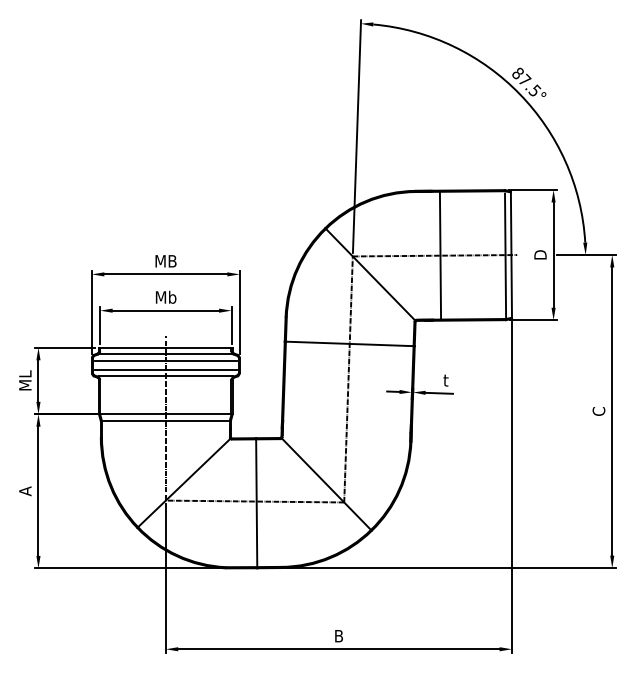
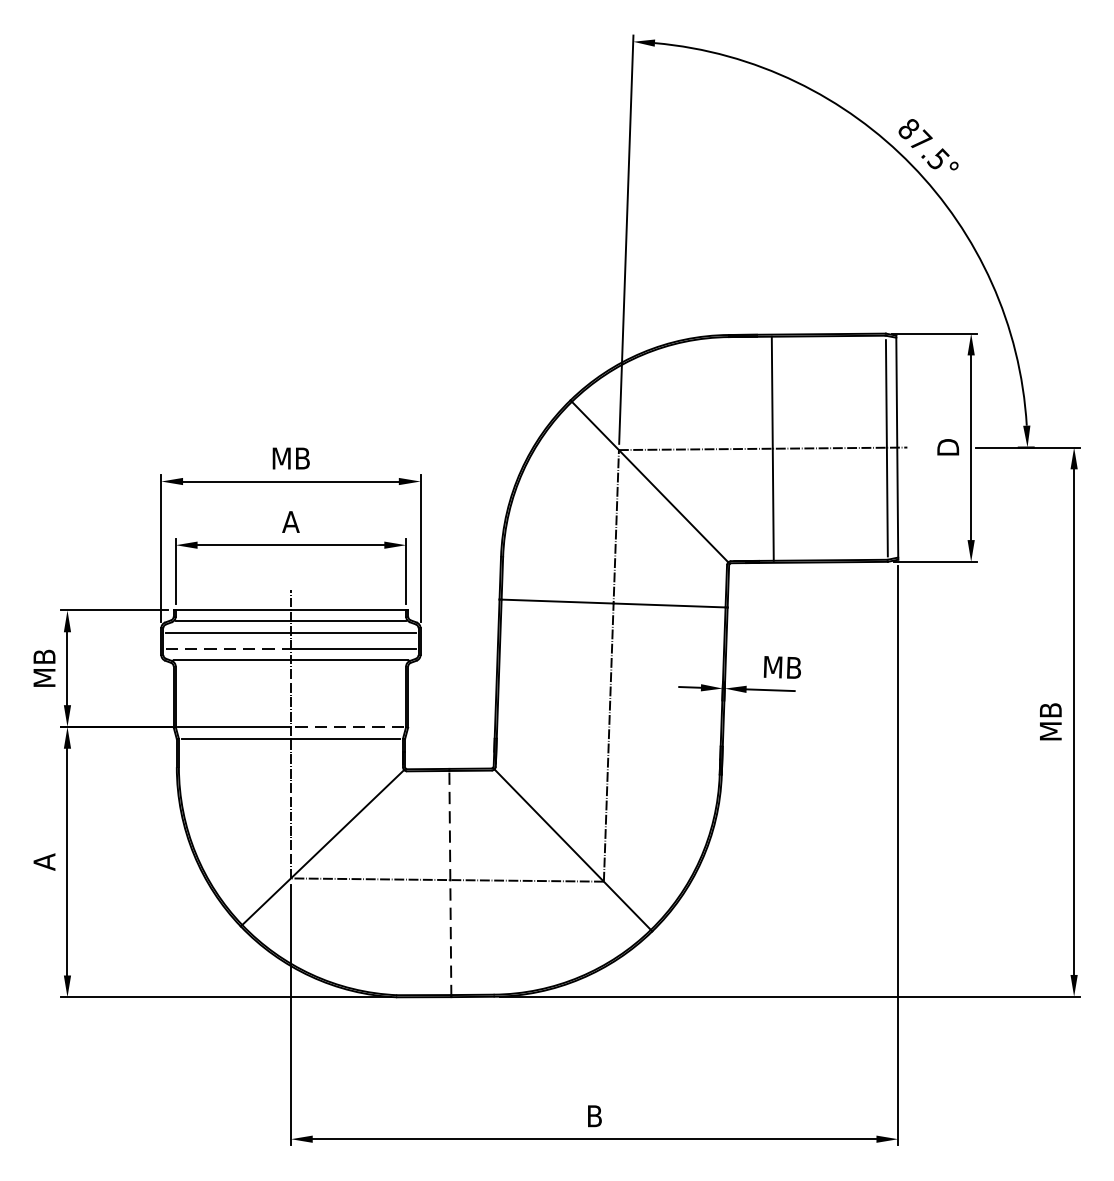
text: (165, 296) -> (290, 520), Mb -> A
line: (130, 369) -> (228, 648), solid -> dashed
text: (445, 379) -> (781, 665), t -> MB
text: (25, 380) -> (44, 667), ML -> MB
text: (598, 410) -> (1049, 720), C -> MB
line: (197, 414) -> (346, 727), solid -> dashed
line: (256, 502) -> (449, 881), solid -> dashed

